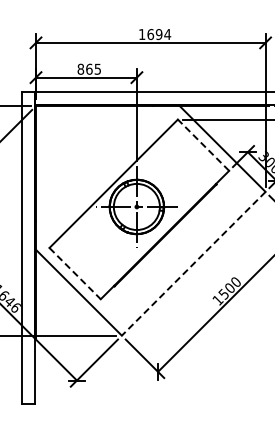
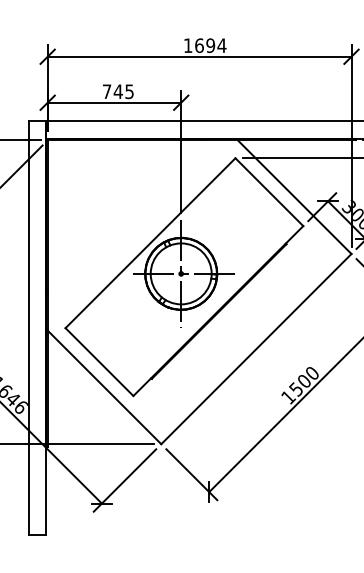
text: (84, 68) -> (111, 90), 865 -> 745
line: (203, 144) -> (269, 191), dashed -> solid
line: (193, 263) -> (256, 348), dashed -> solid
line: (75, 273) -> (99, 361), dashed -> solid

